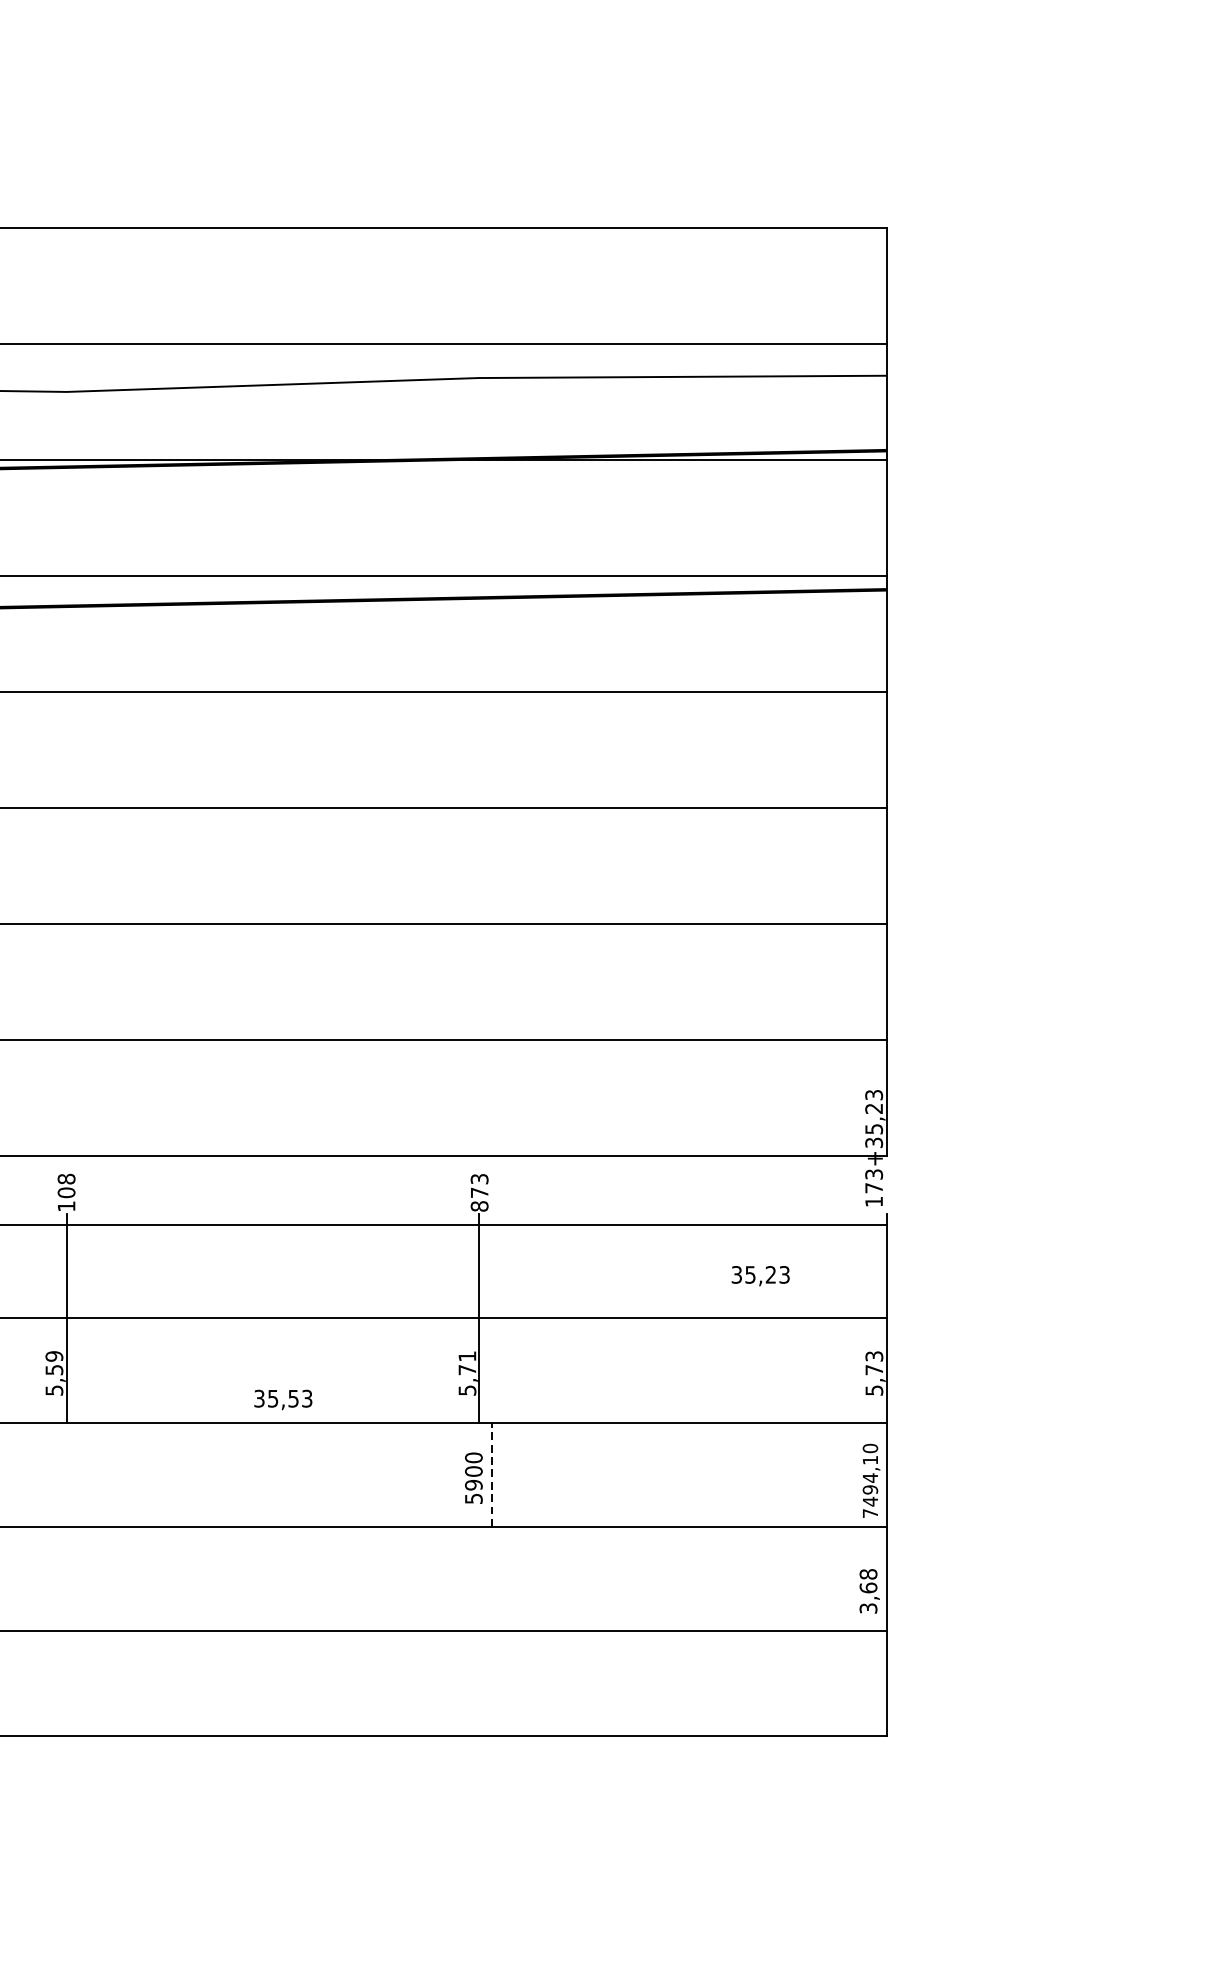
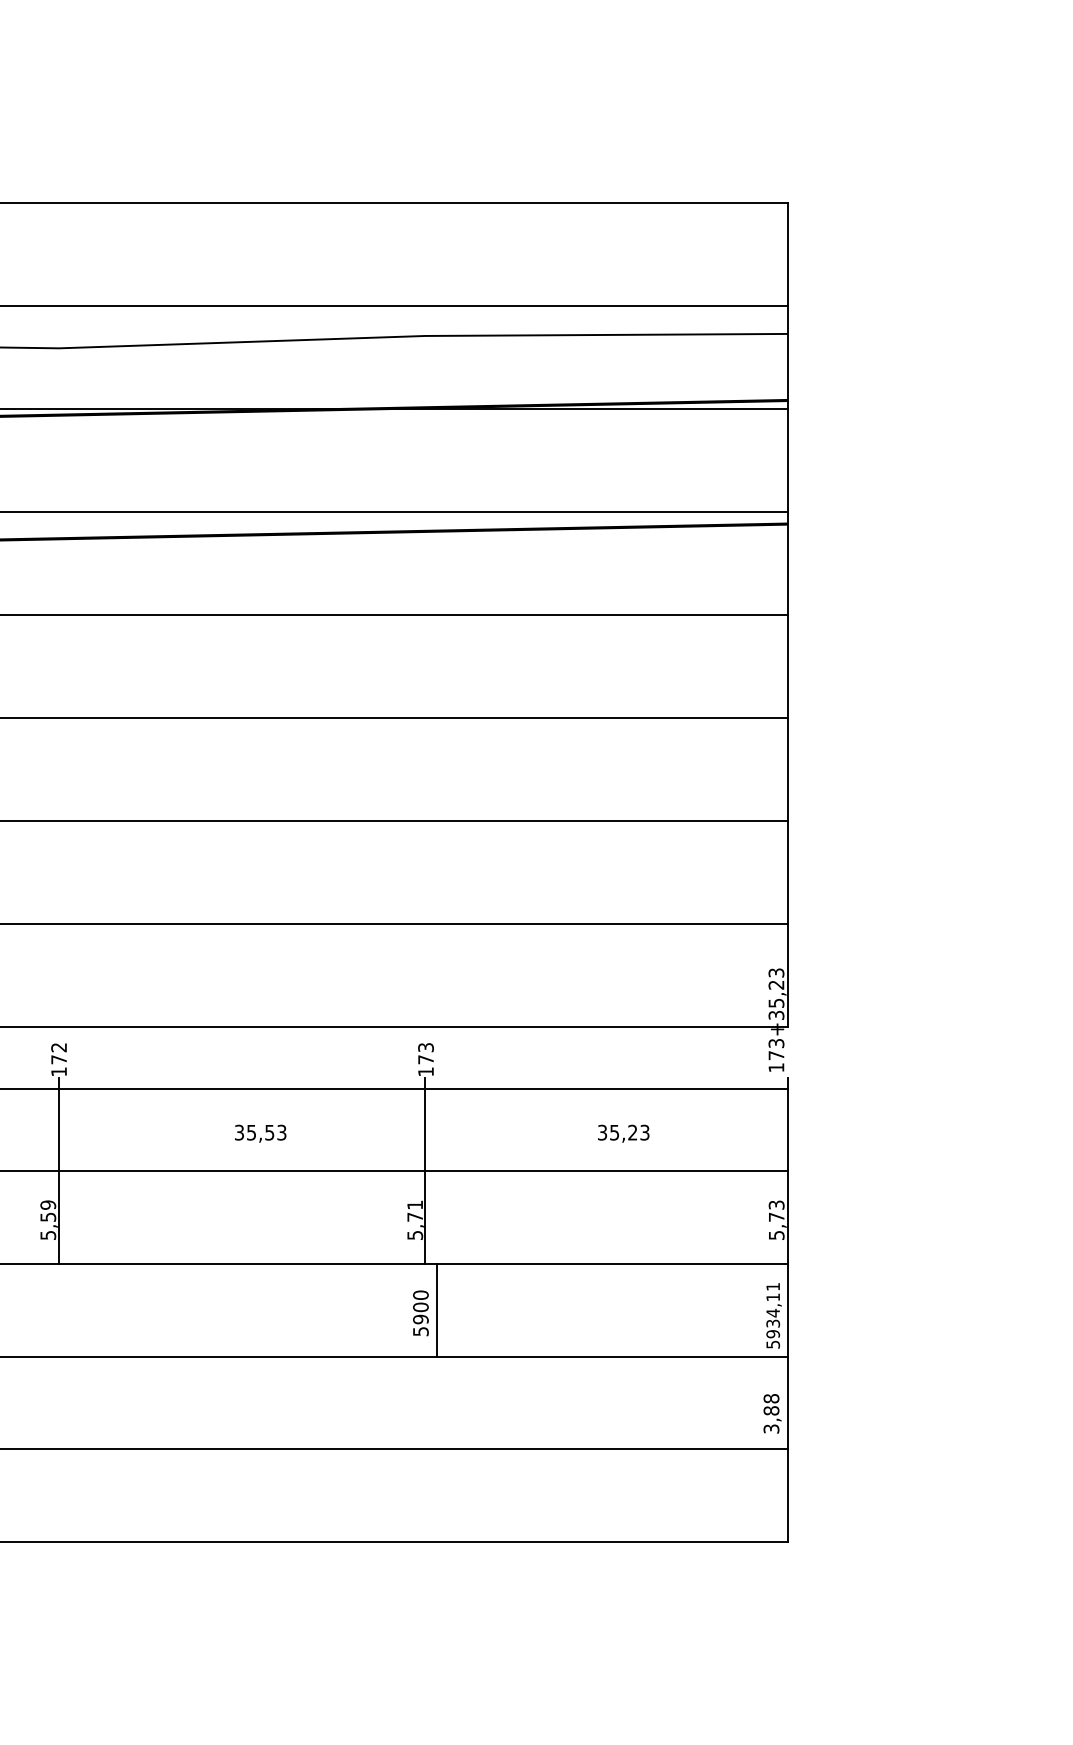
text: (67, 1185) -> (59, 1053), 108 -> 172
text: (479, 1206) -> (425, 1071), 873 -> 173
text: (760, 1275) -> (623, 1133), moved
text: (283, 1399) -> (260, 1133), moved
line: (491, 1473) -> (436, 1309), dashed -> solid
text: (870, 1480) -> (773, 1315), 7494,10 -> 5934,11
text: (868, 1587) -> (771, 1410), 3,68 -> 3,88

